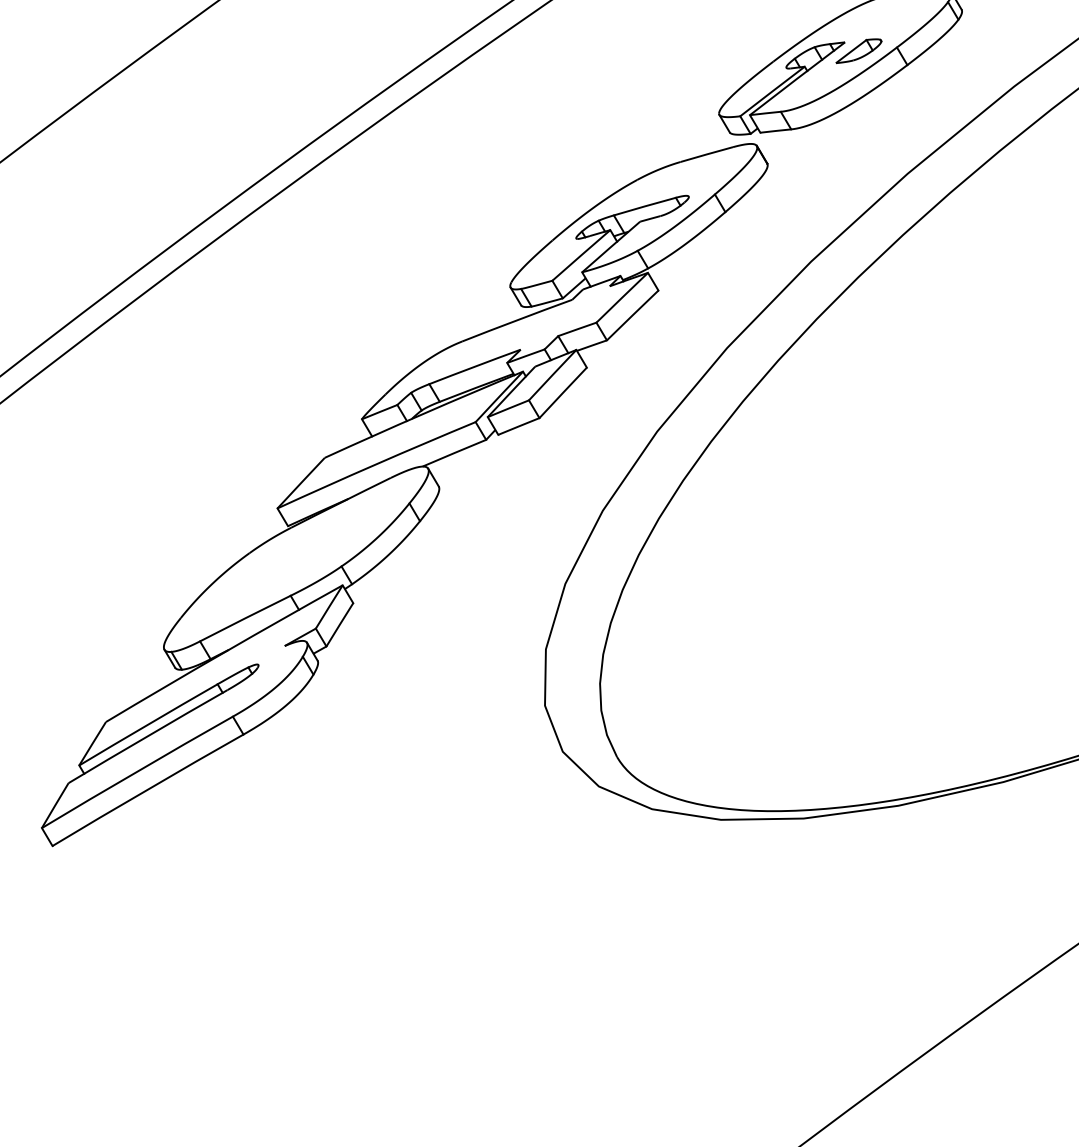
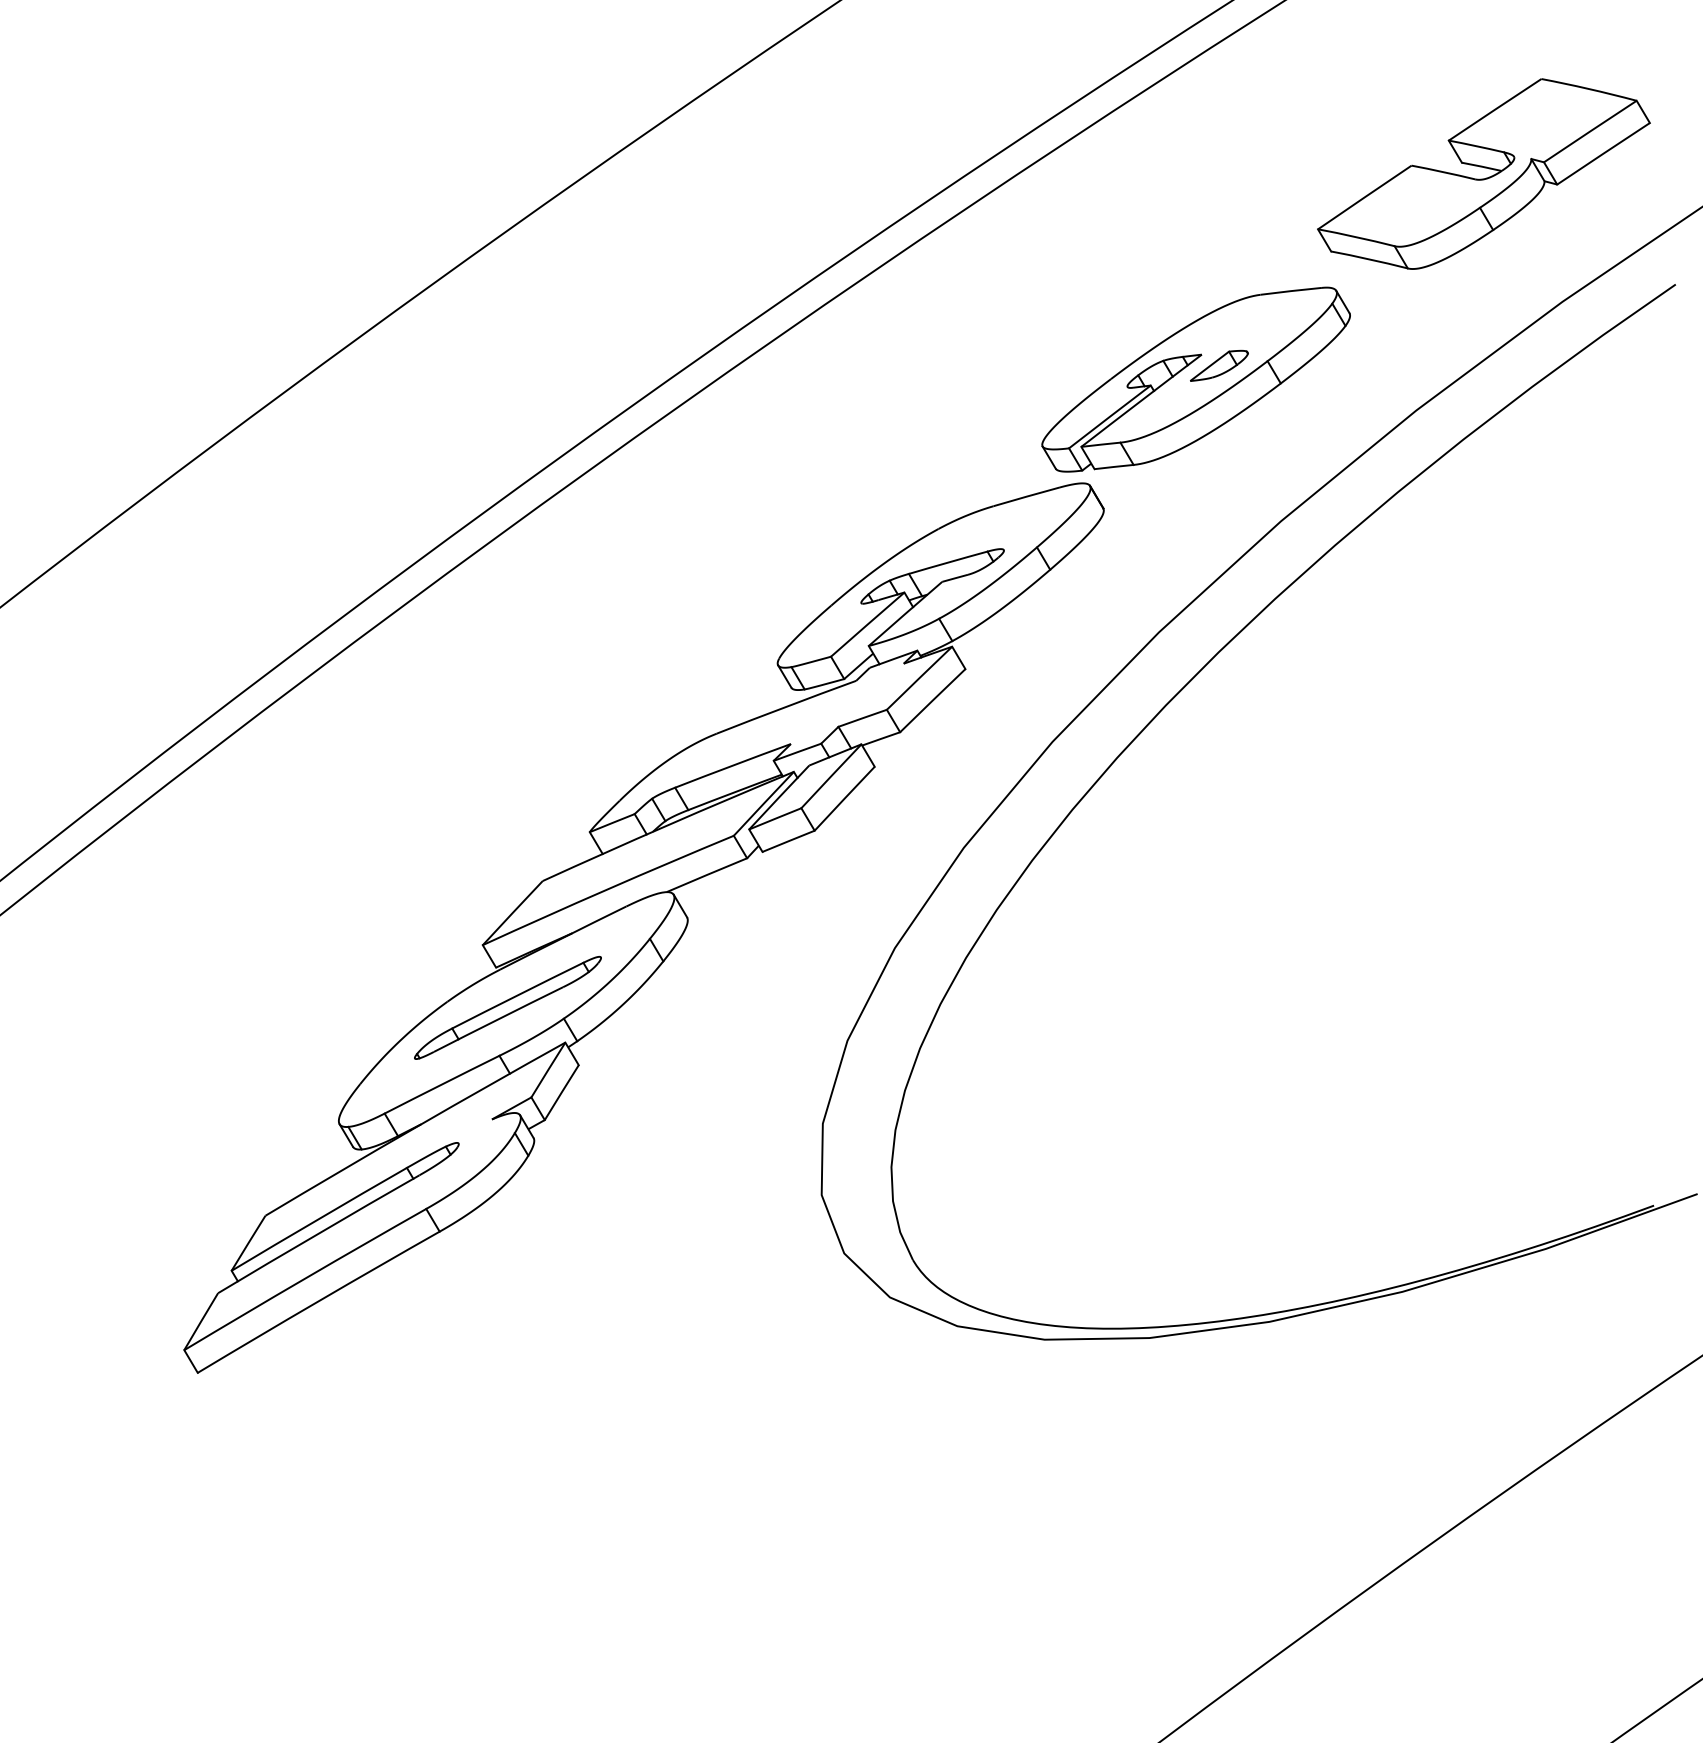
part: (297, 557) -> (507, 1007), added

